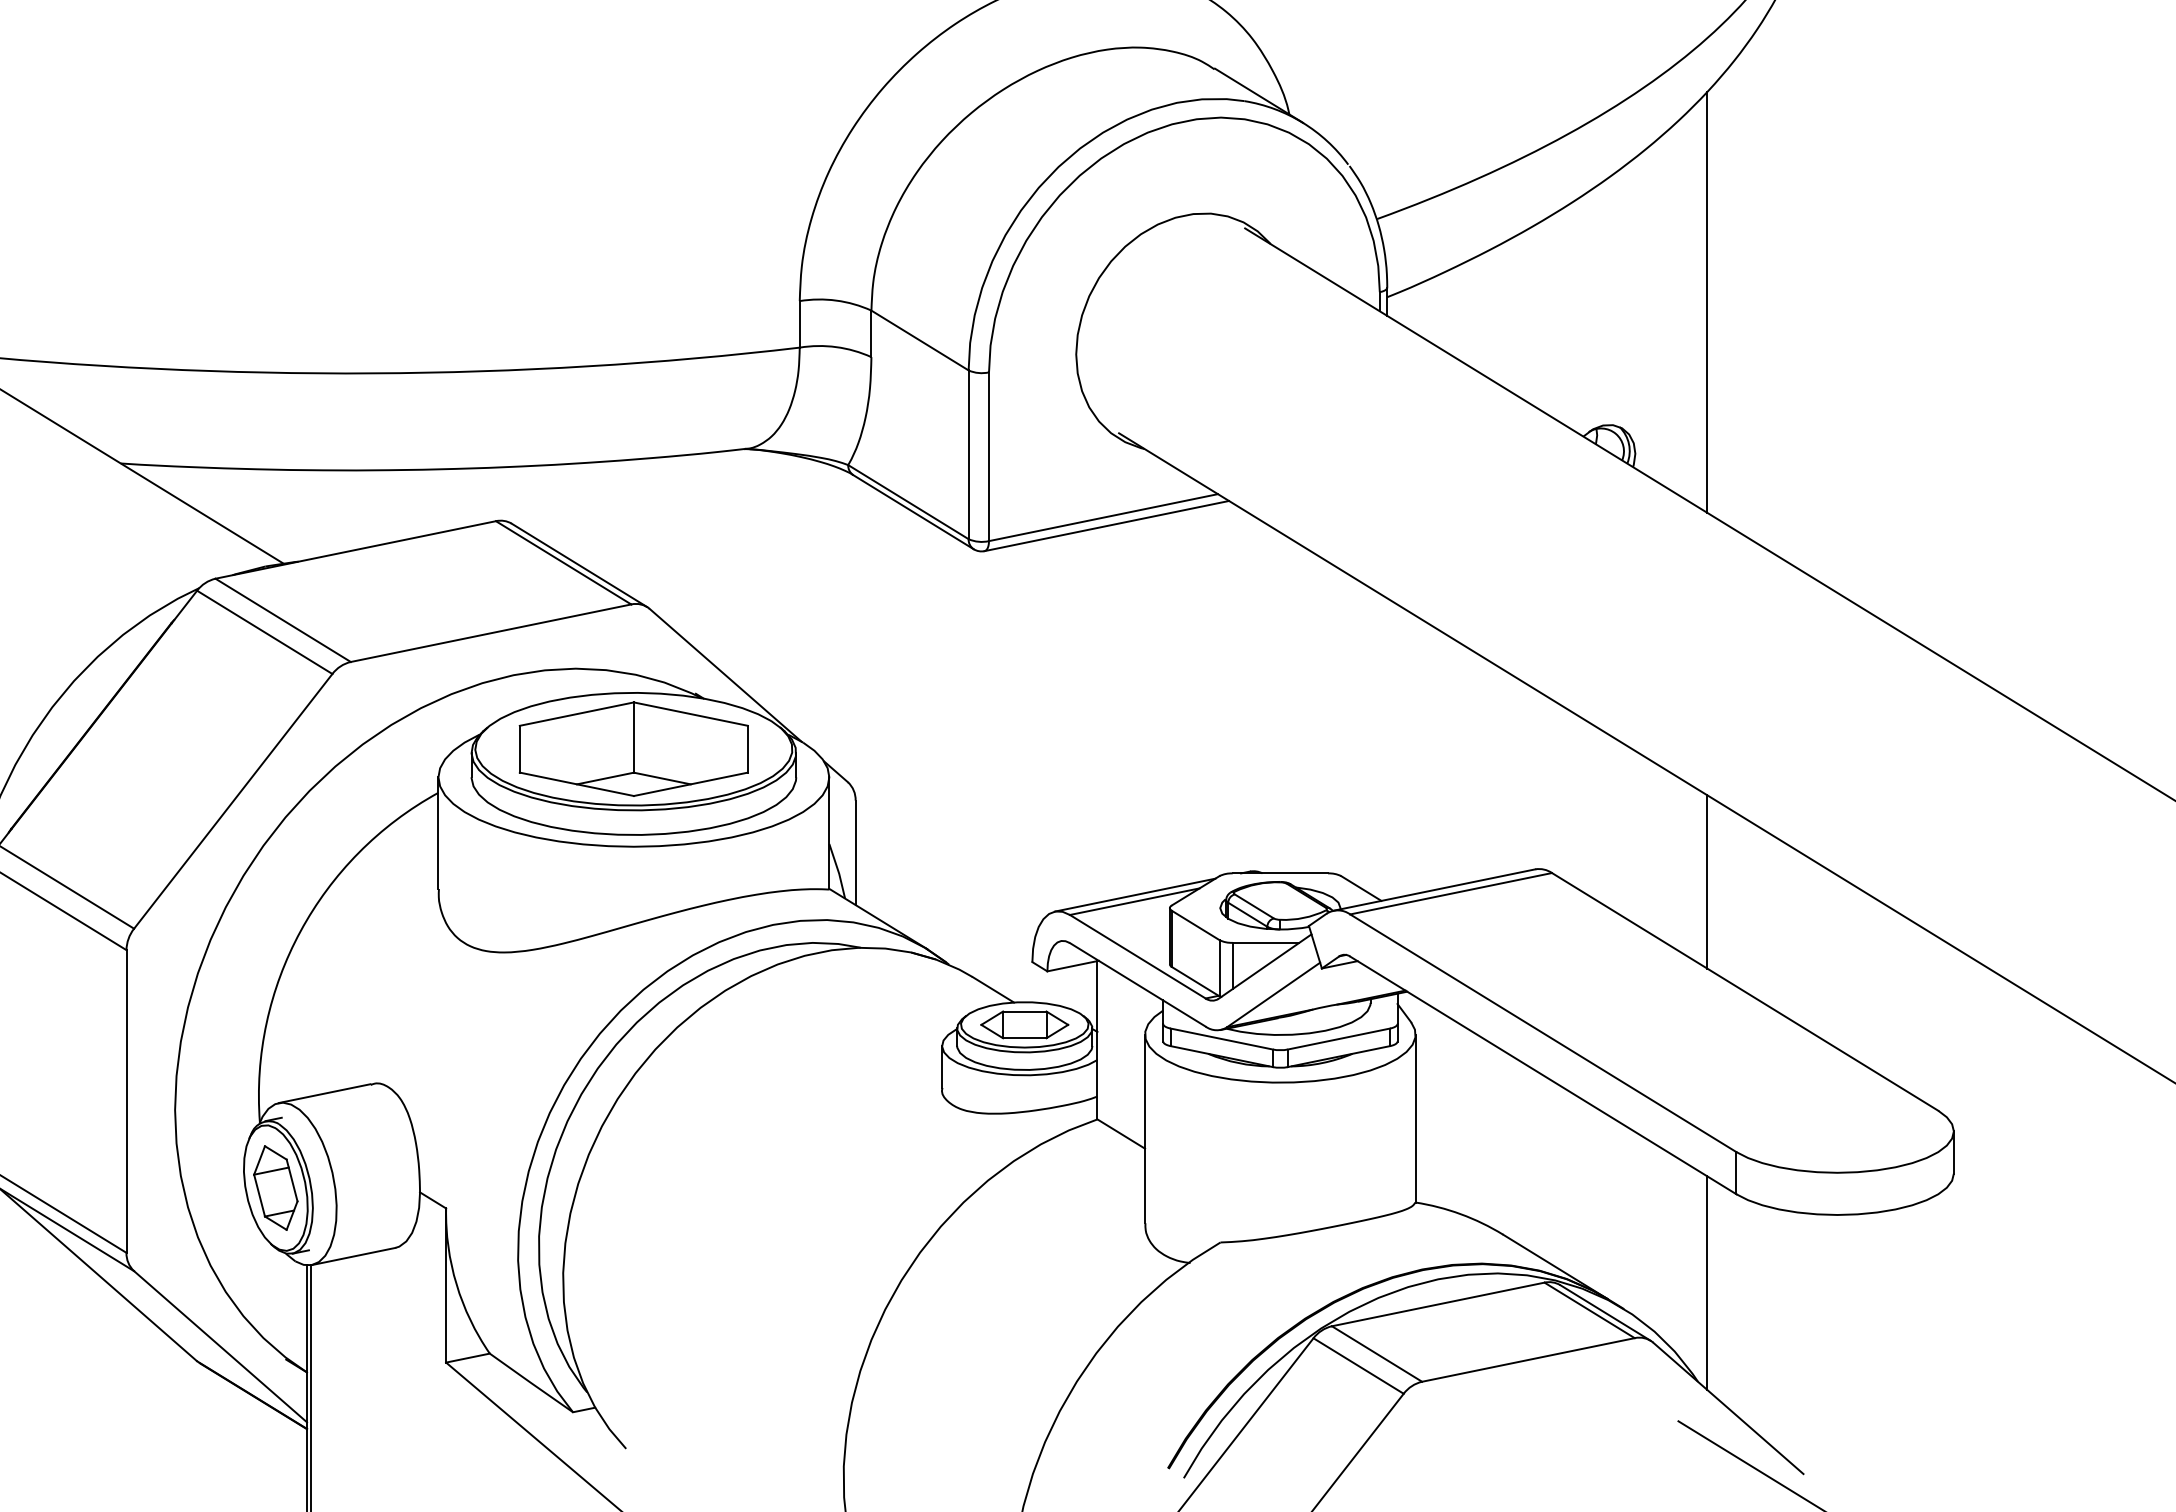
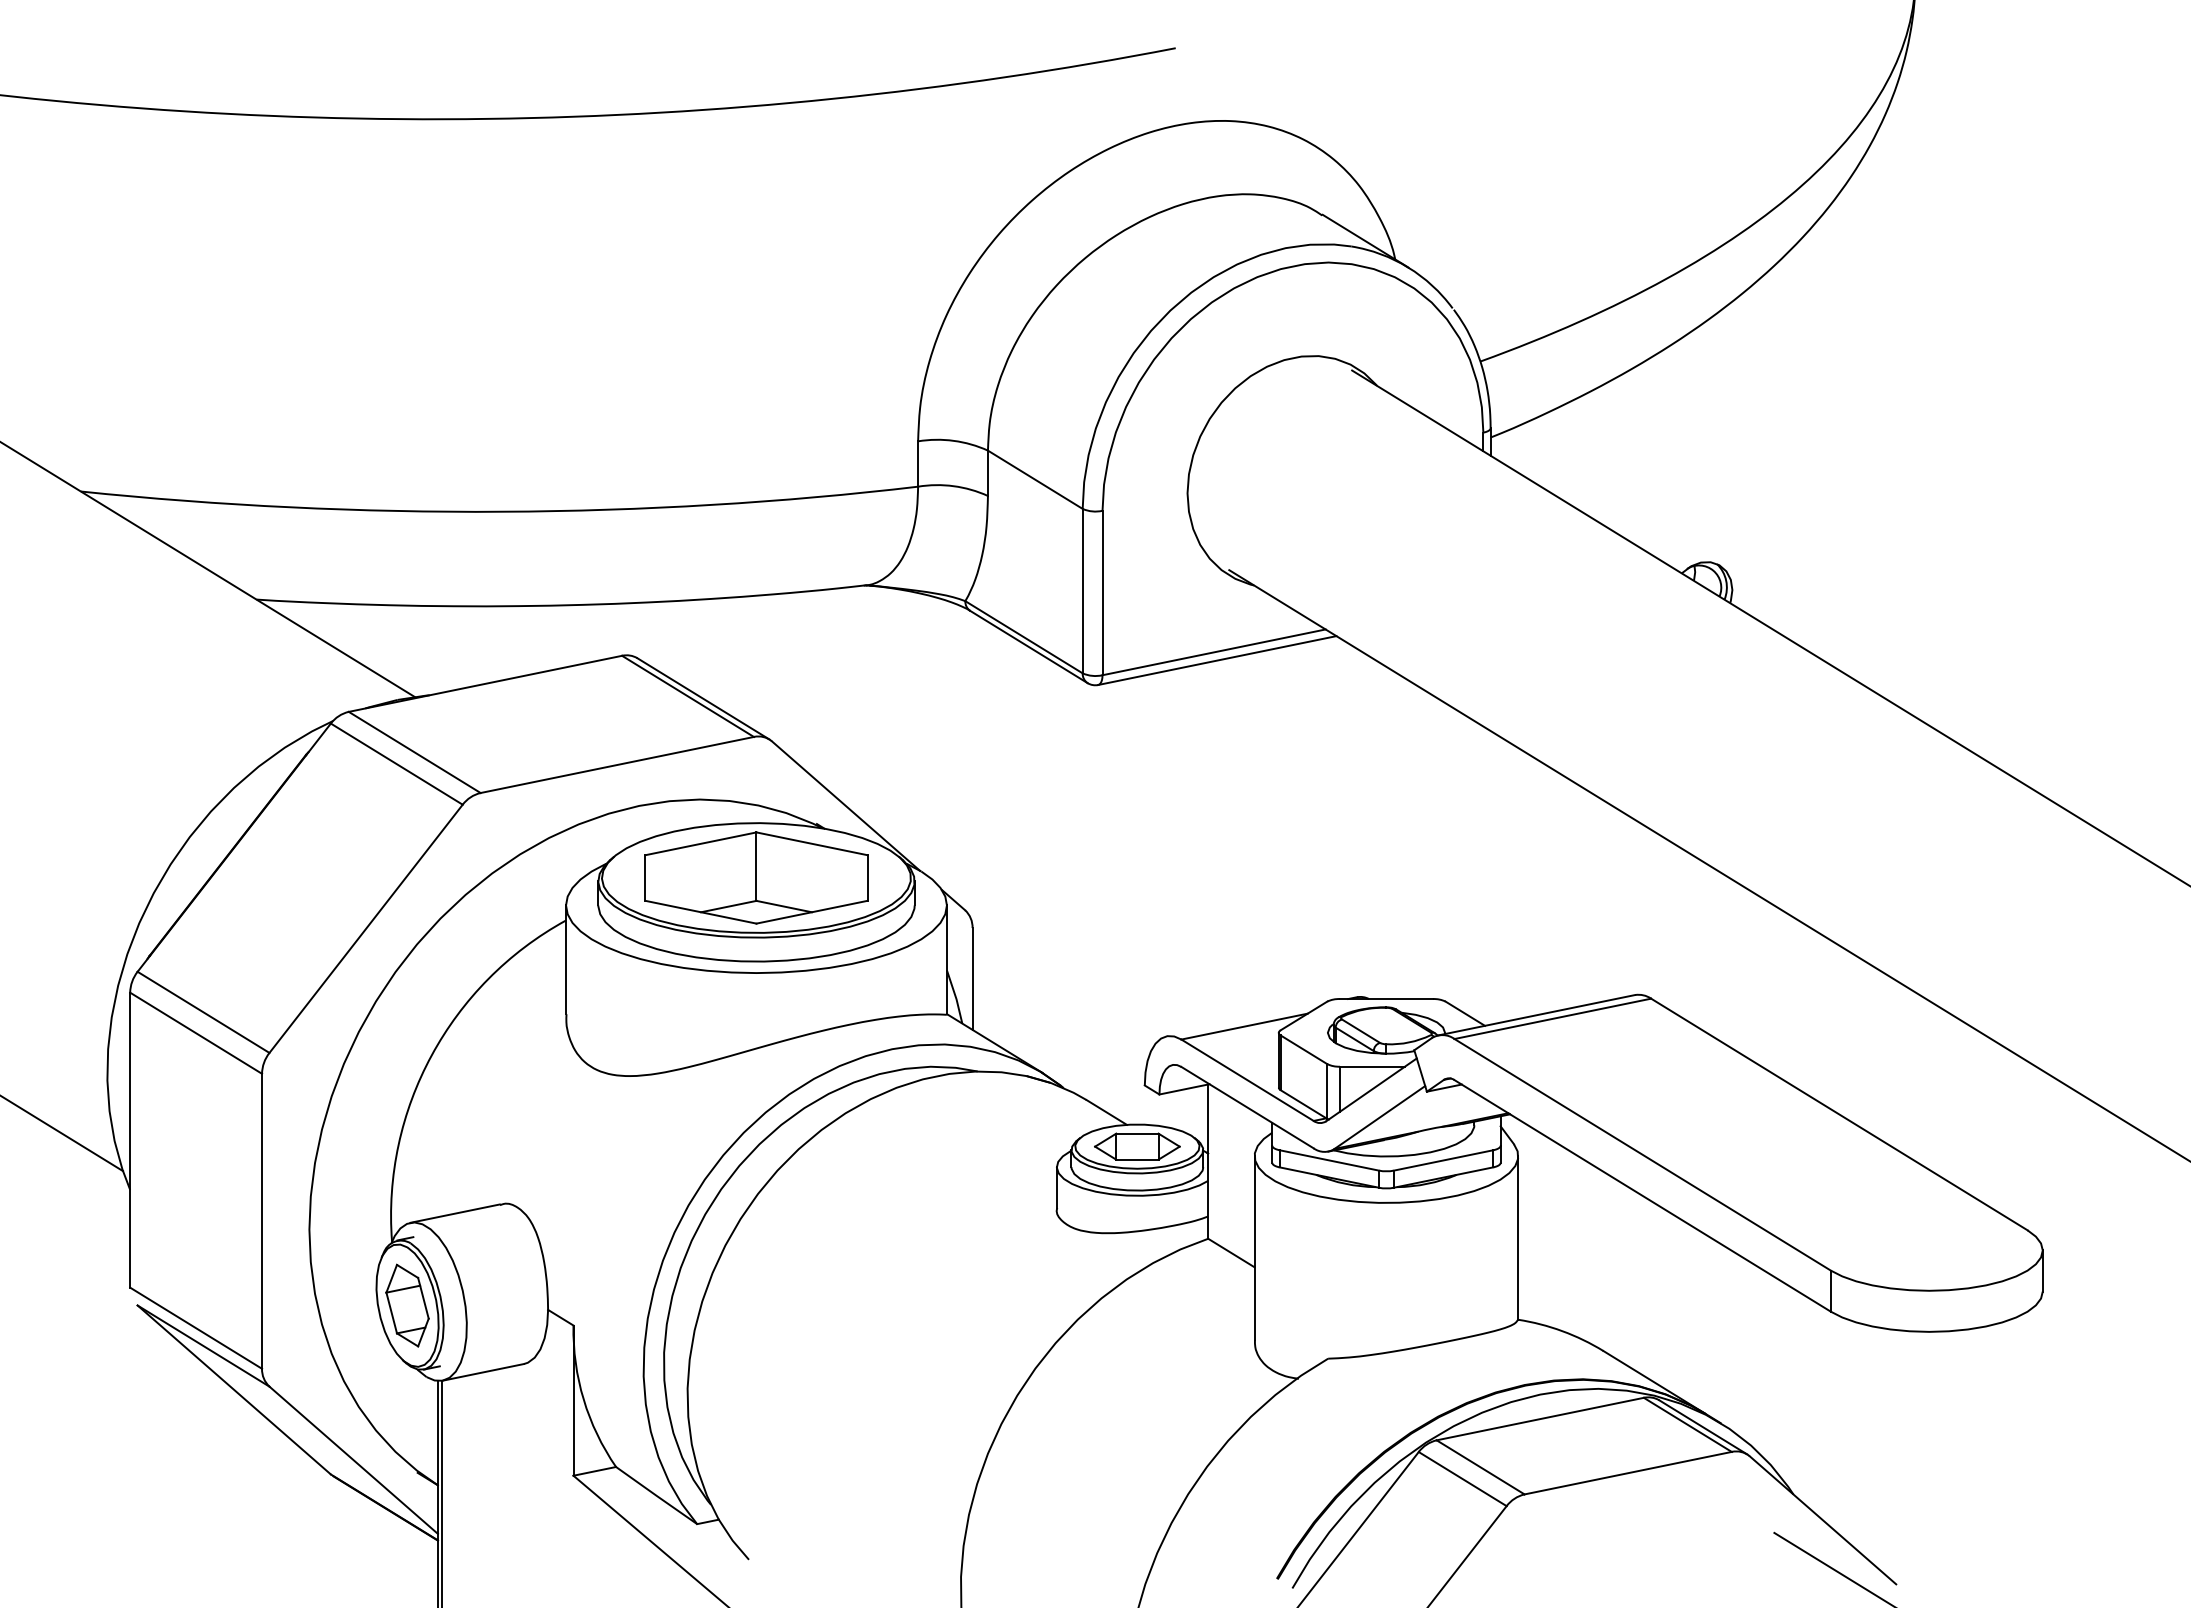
line: (1707, 302) -> (1802, 442), removed
line: (1707, 881) -> (1802, 1006), removed
line: (1134, 895) -> (1244, 1020), removed
line: (1707, 1283) -> (1802, 1398), removed

